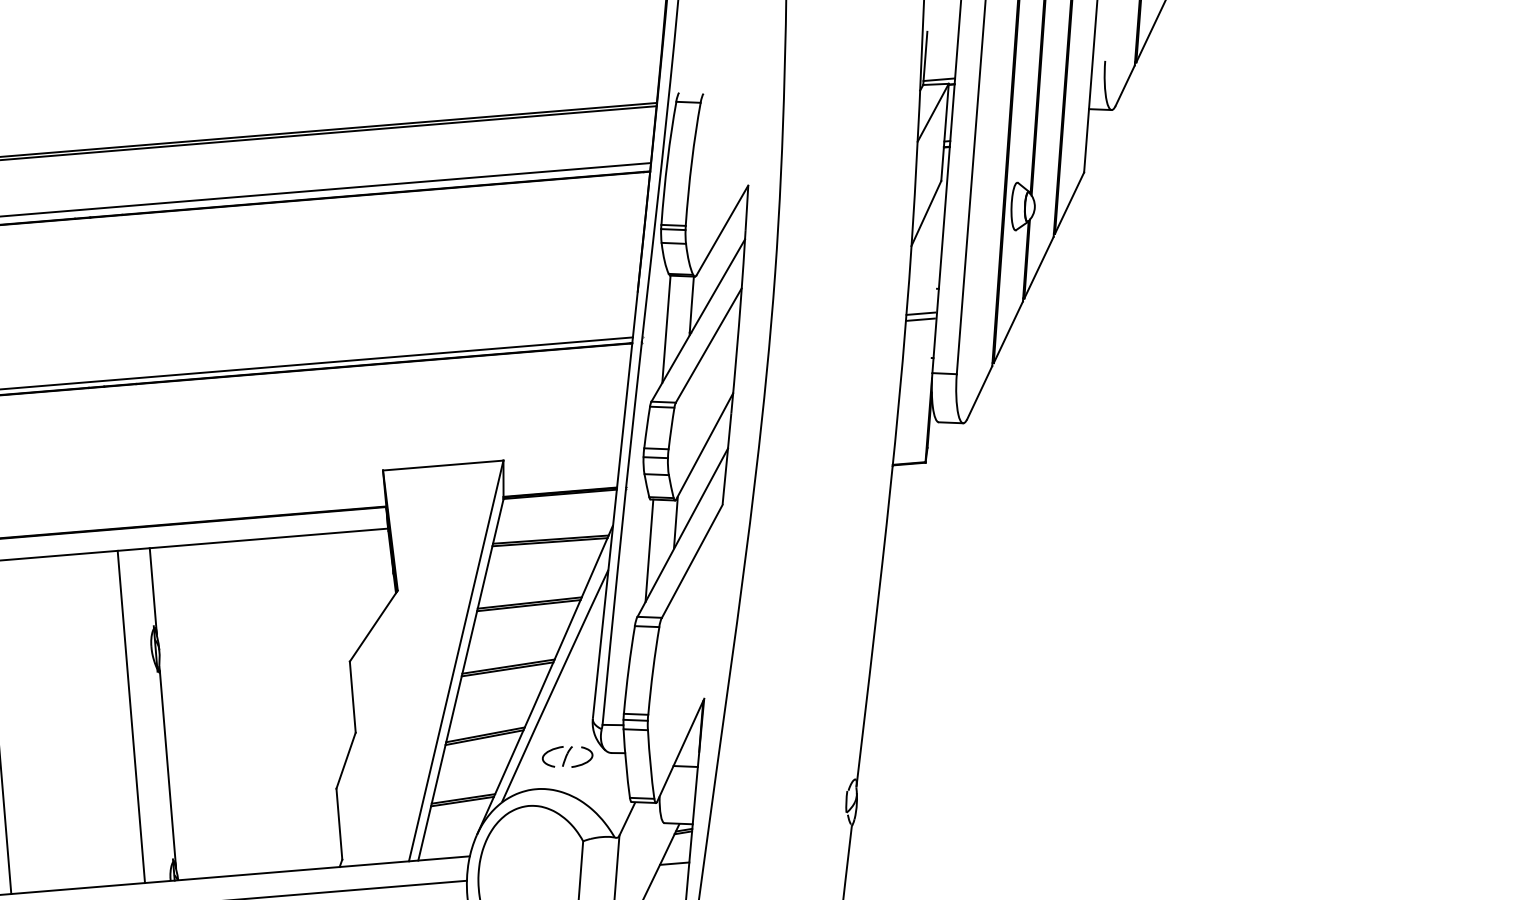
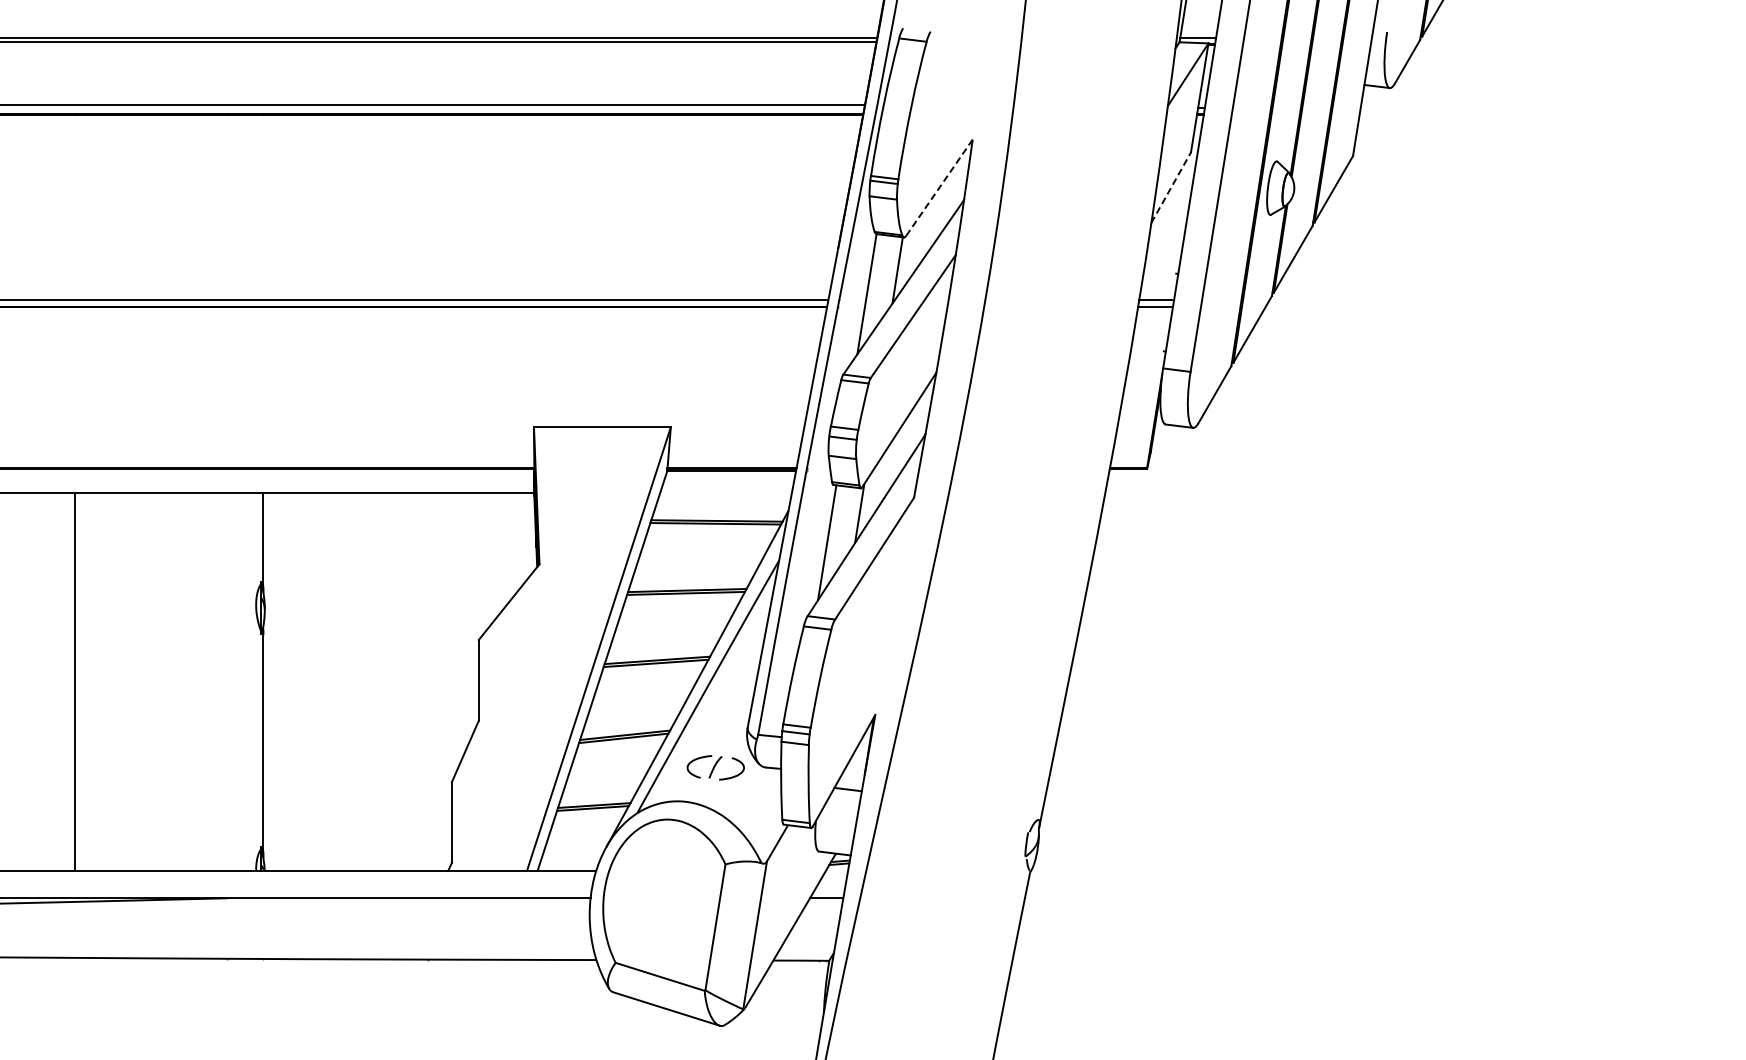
line: (926, 213) -> (1171, 187), solid -> dashed
line: (722, 230) -> (939, 187), solid -> dashed
line: (131, 716) -> (227, 681), removed

